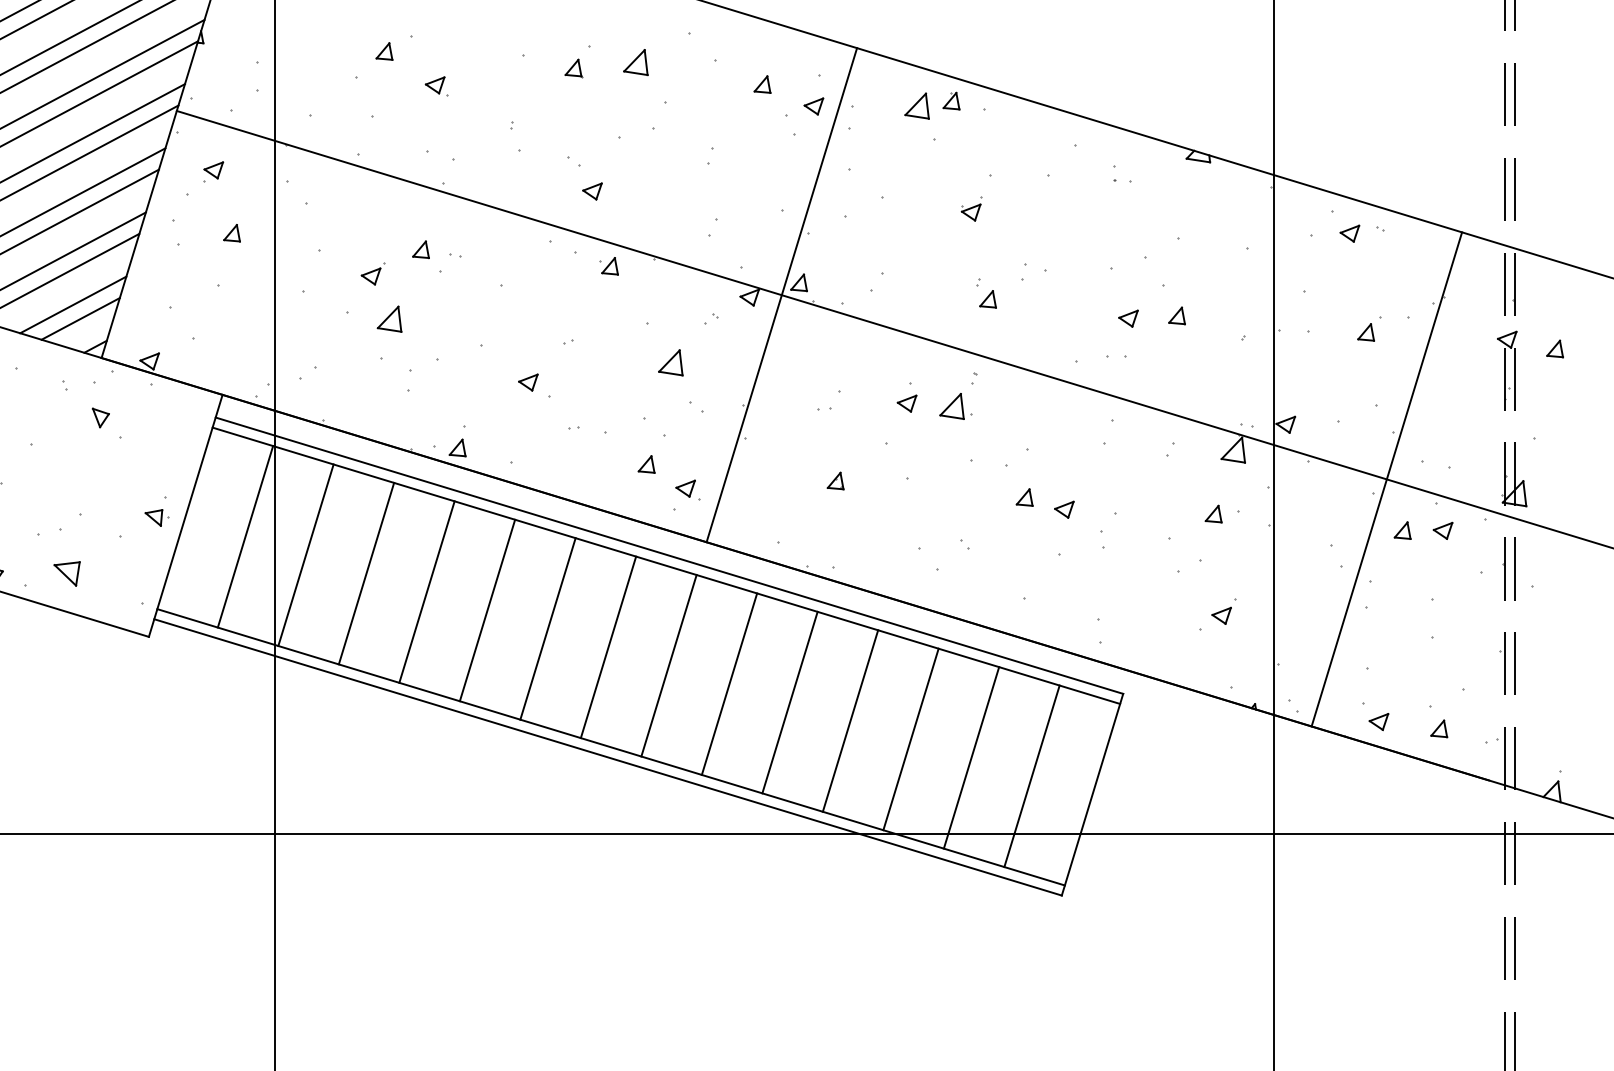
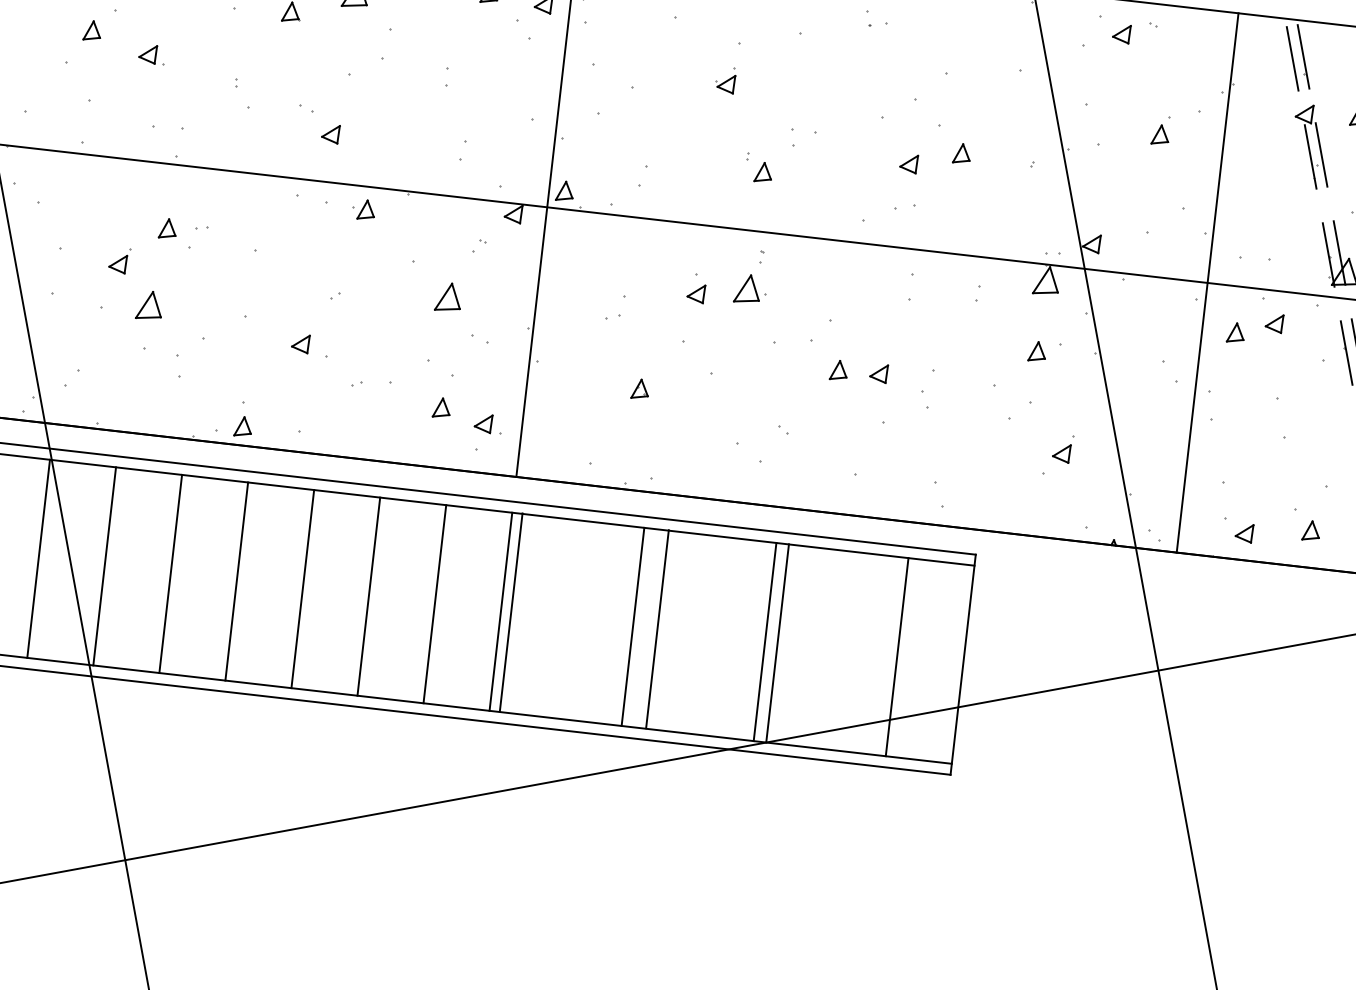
line: (729, 683) -> (511, 611), moved
line: (850, 720) -> (657, 628), moved
line: (971, 757) -> (777, 643), moved

